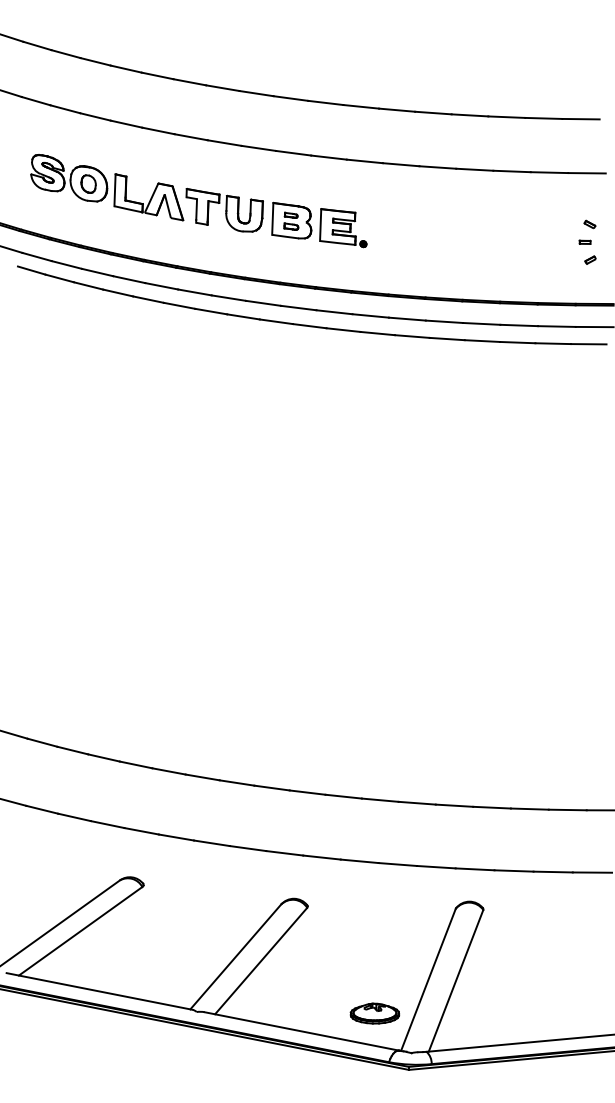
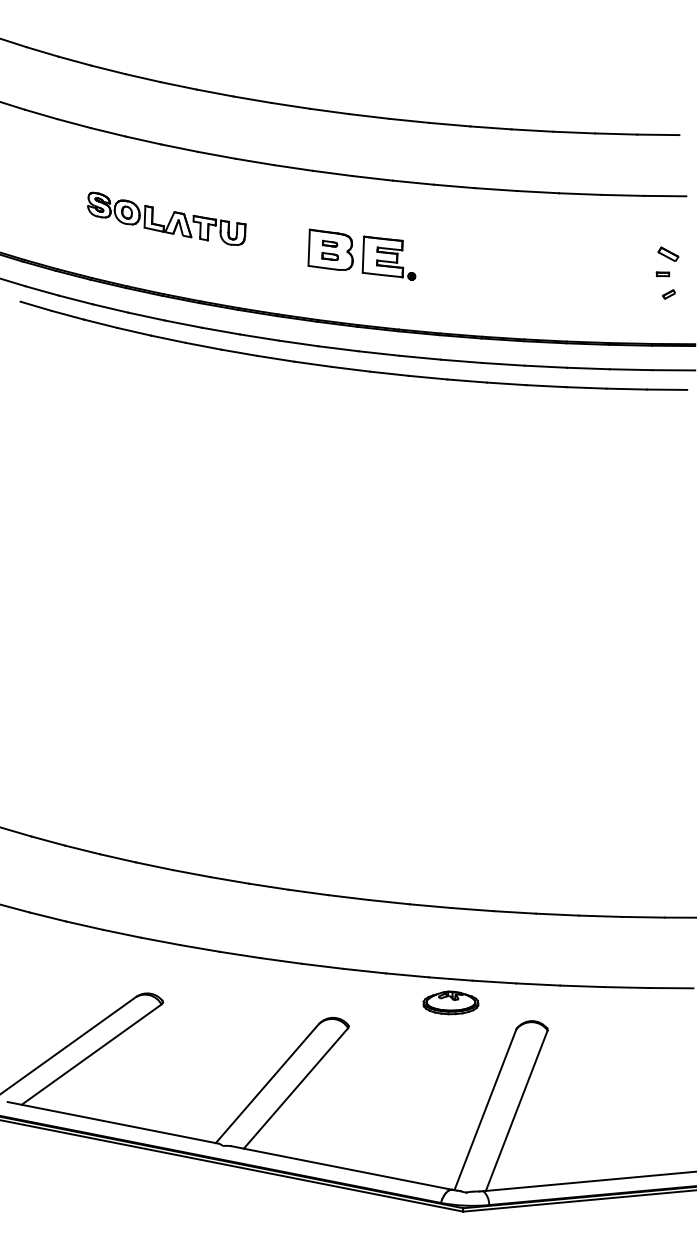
part: (146, 193) -> (166, 219), size x0.6
part: (589, 224) -> (667, 254), size x1.6
part: (374, 1013) -> (450, 1002), moved

